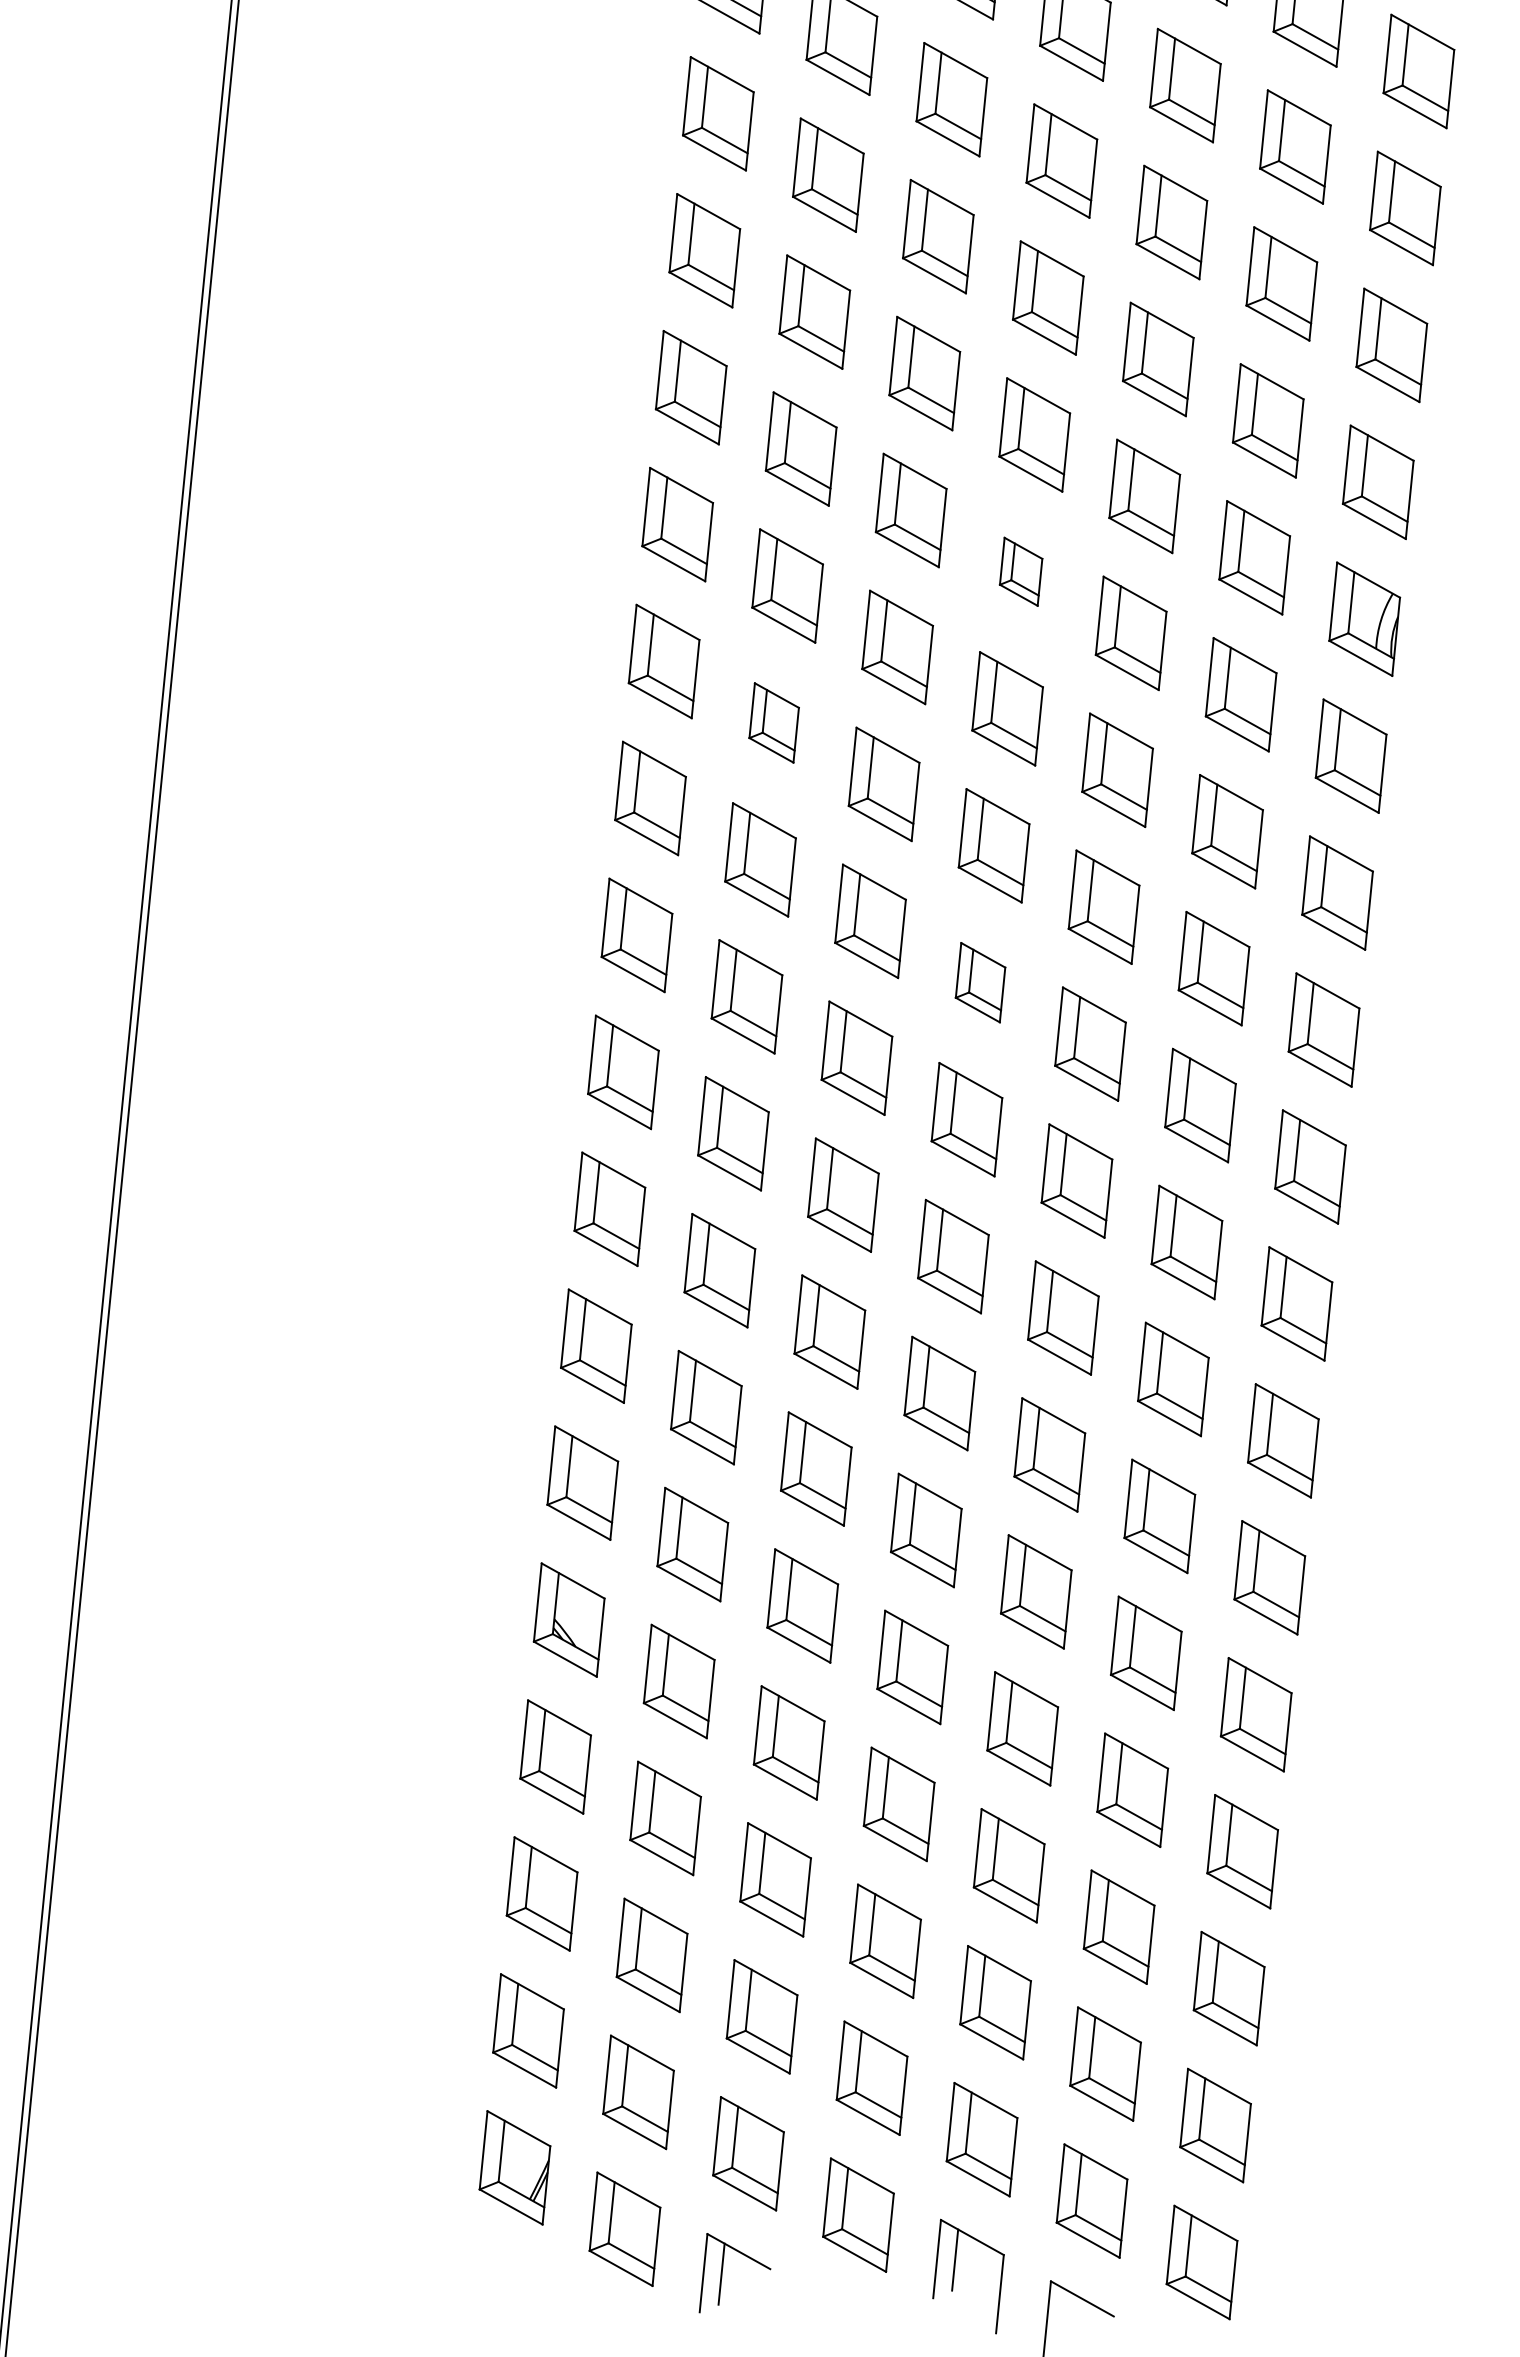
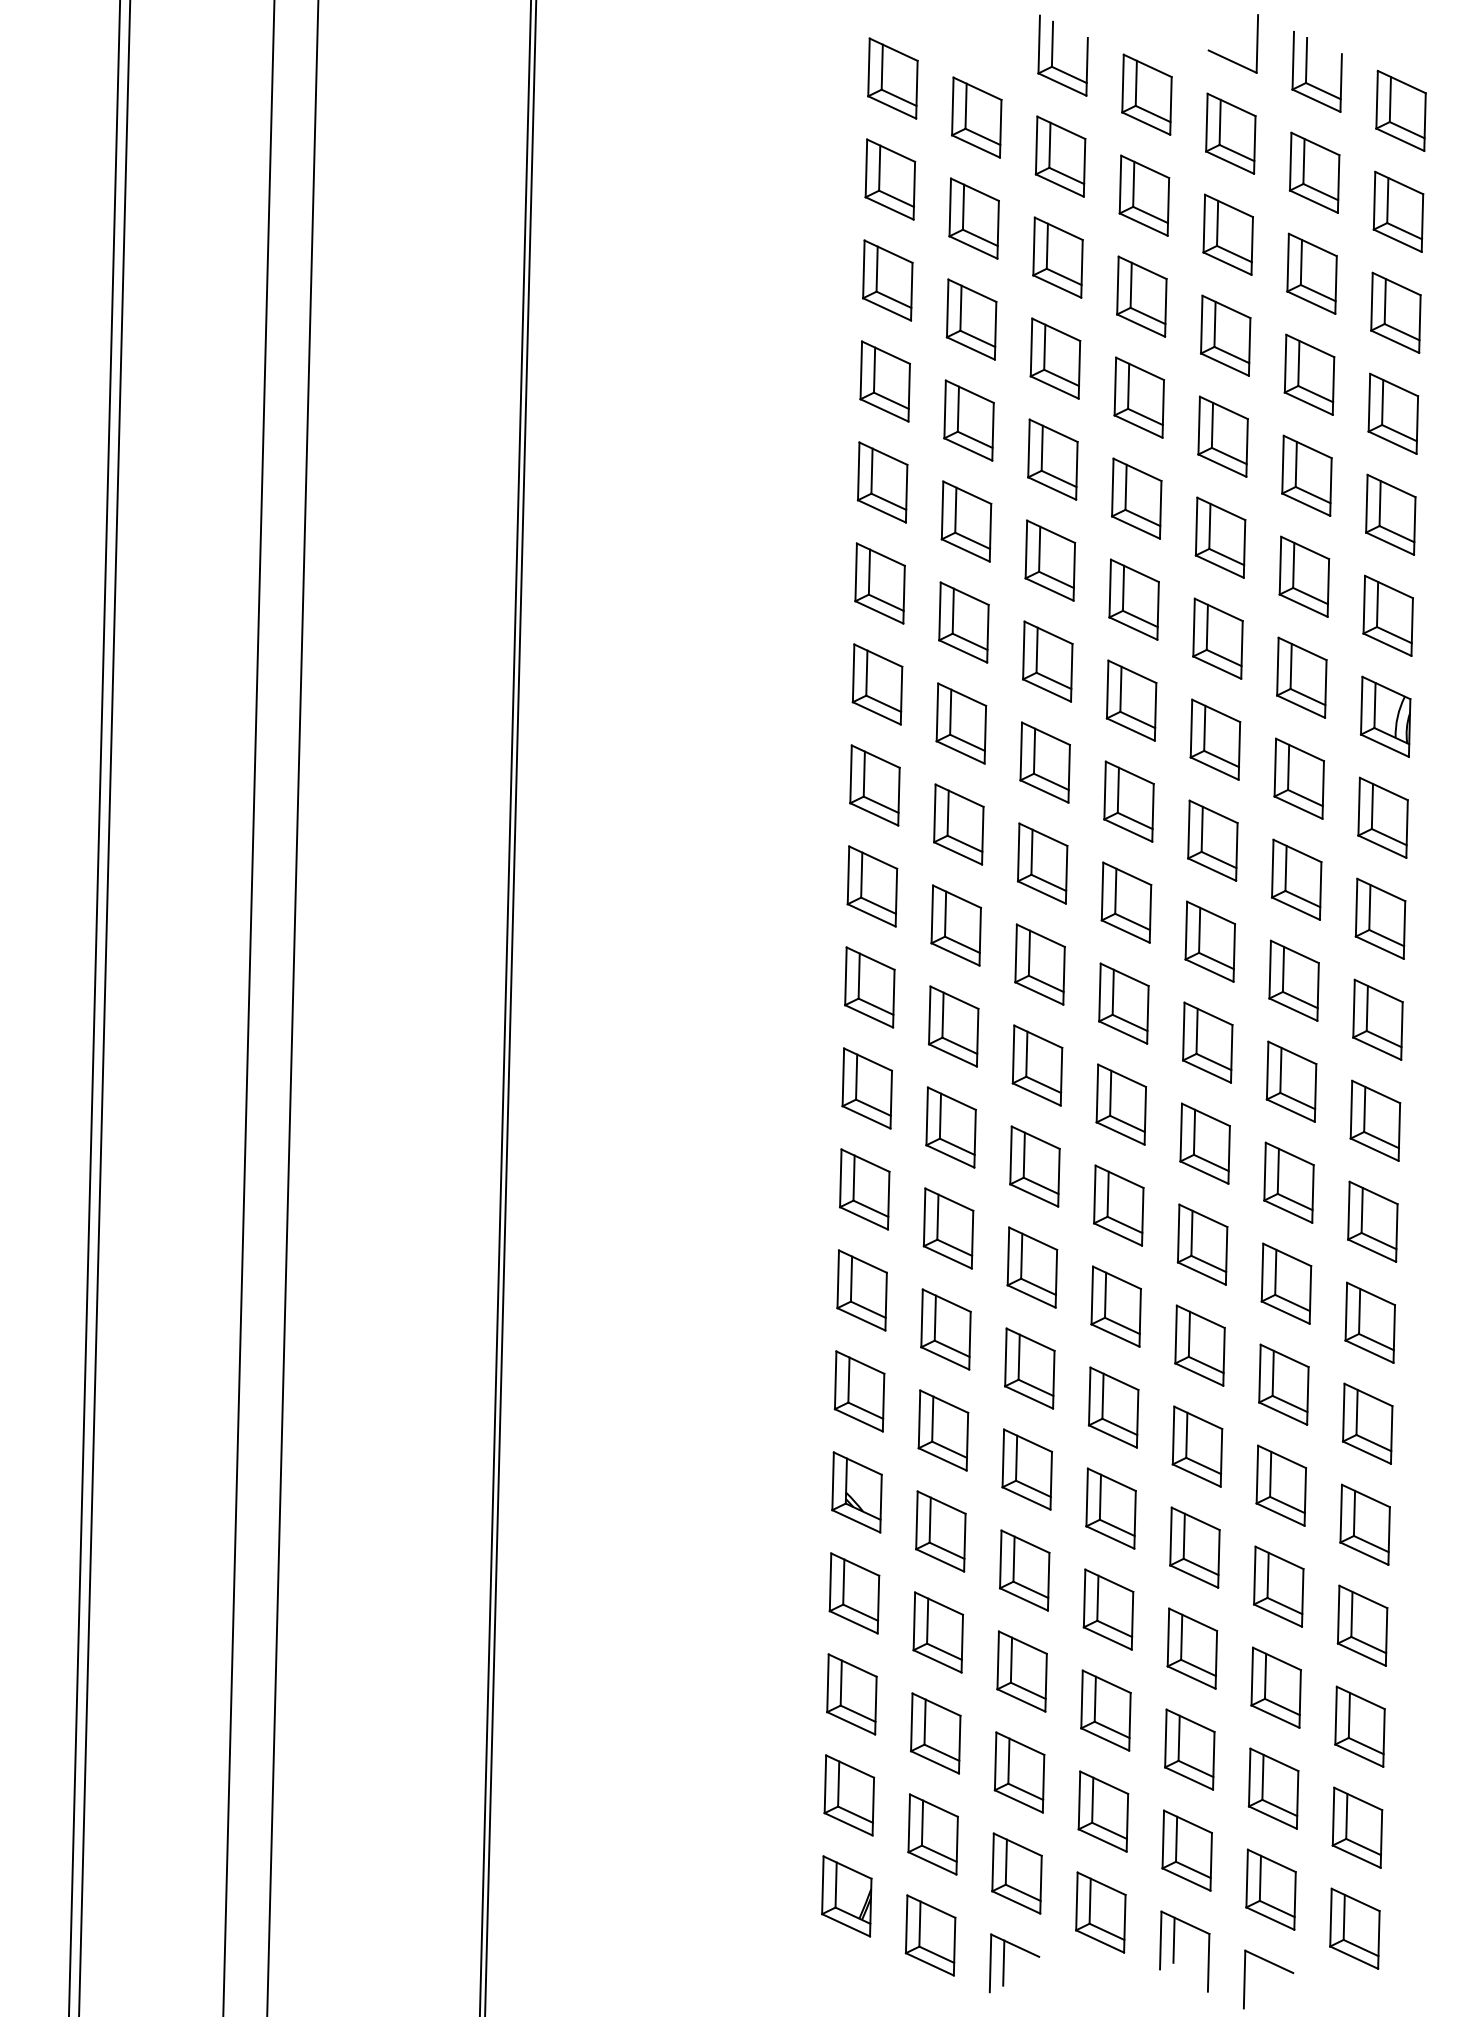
part: (1021, 571) -> (1131, 700), size x1.67
part: (773, 722) -> (958, 824), size x1.43
part: (979, 982) -> (1123, 1003), size x1.43

